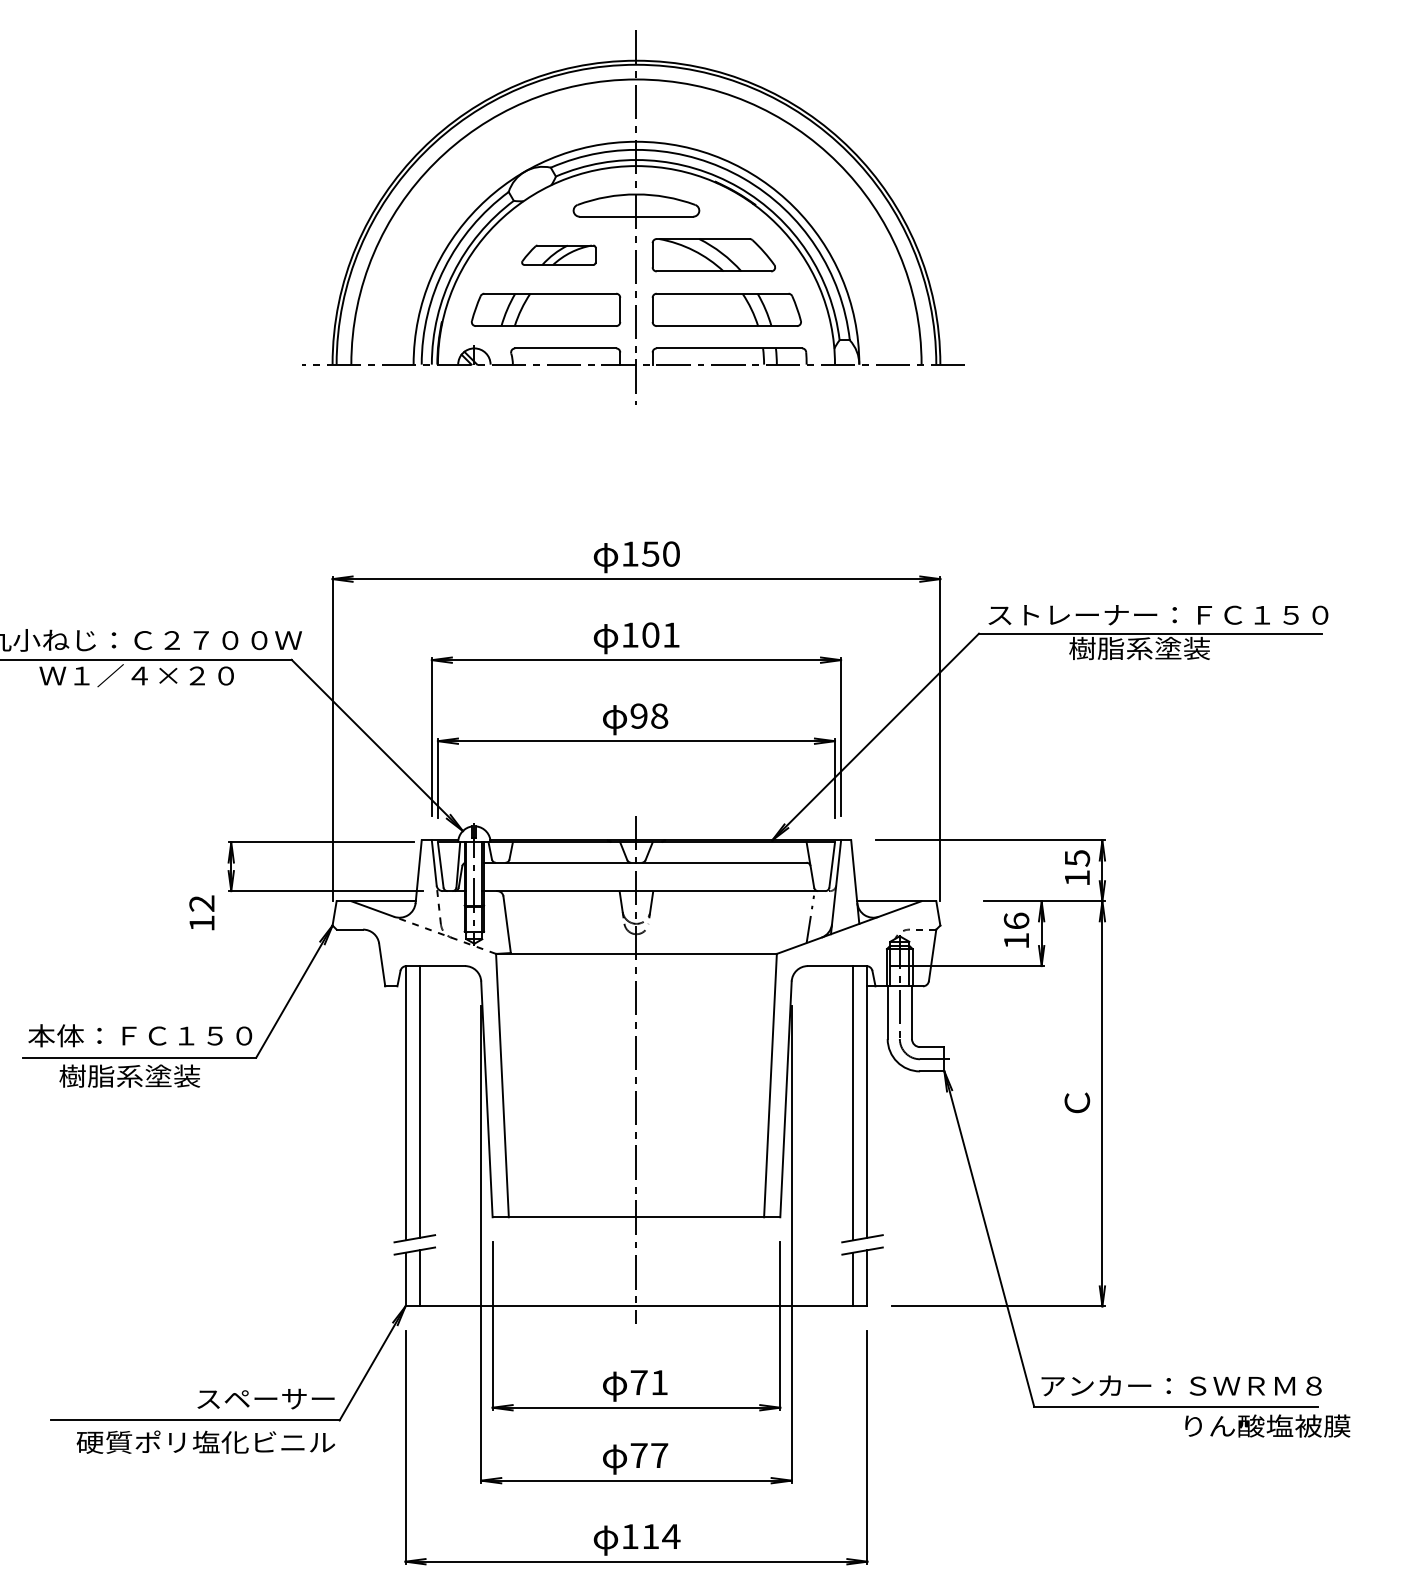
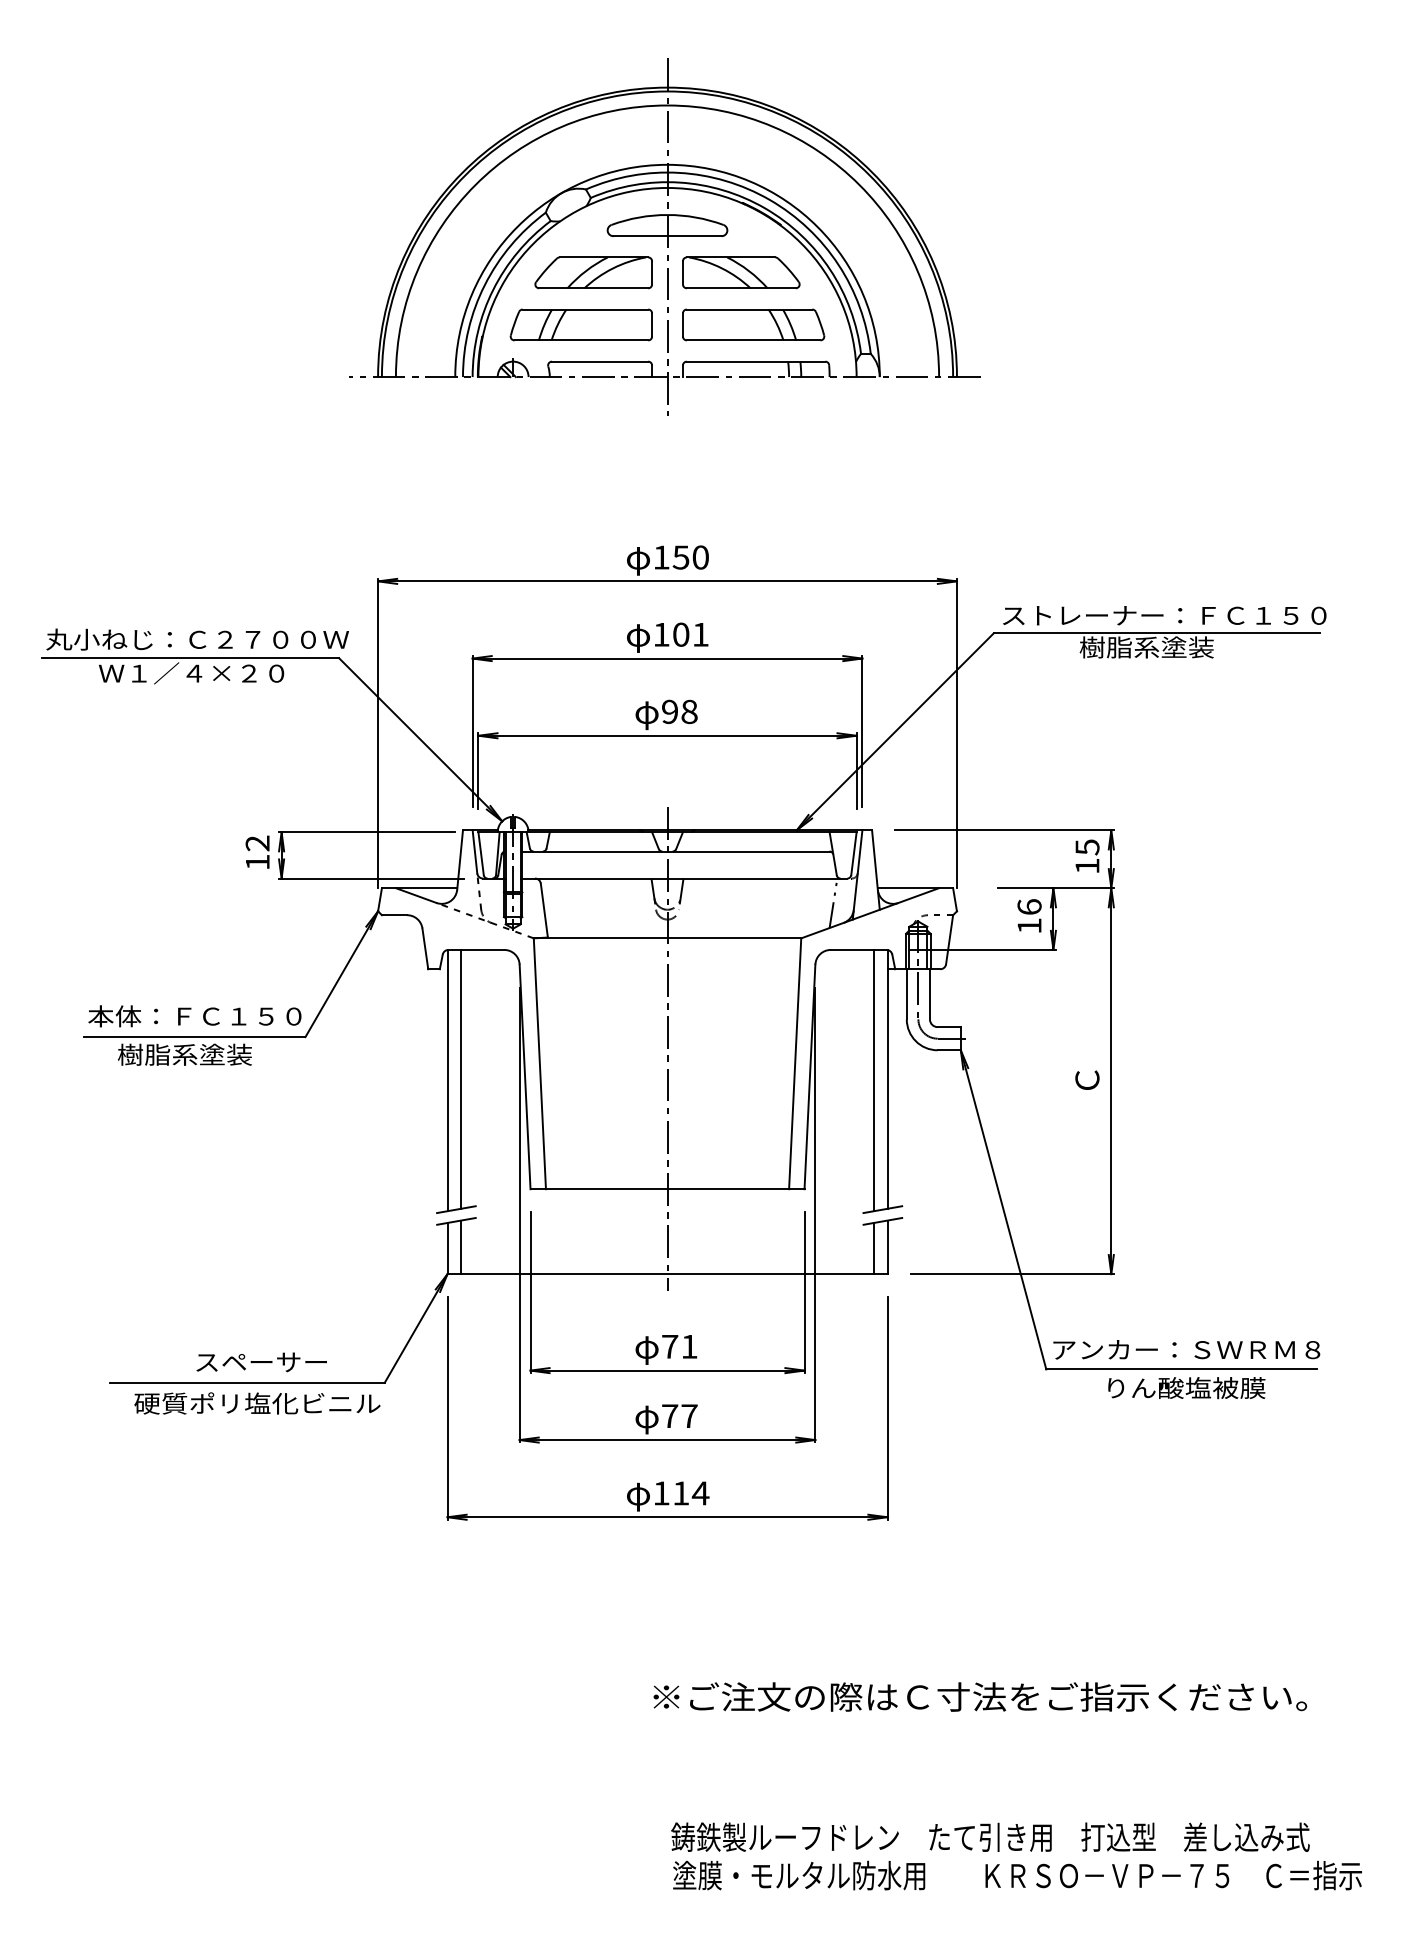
part: (558, 254) -> (593, 272), size x1.67
text: (201, 912) -> (257, 851), moved
text: (265, 1399) -> (261, 1362), moved
text: (1267, 1426) -> (1186, 1388), moved

